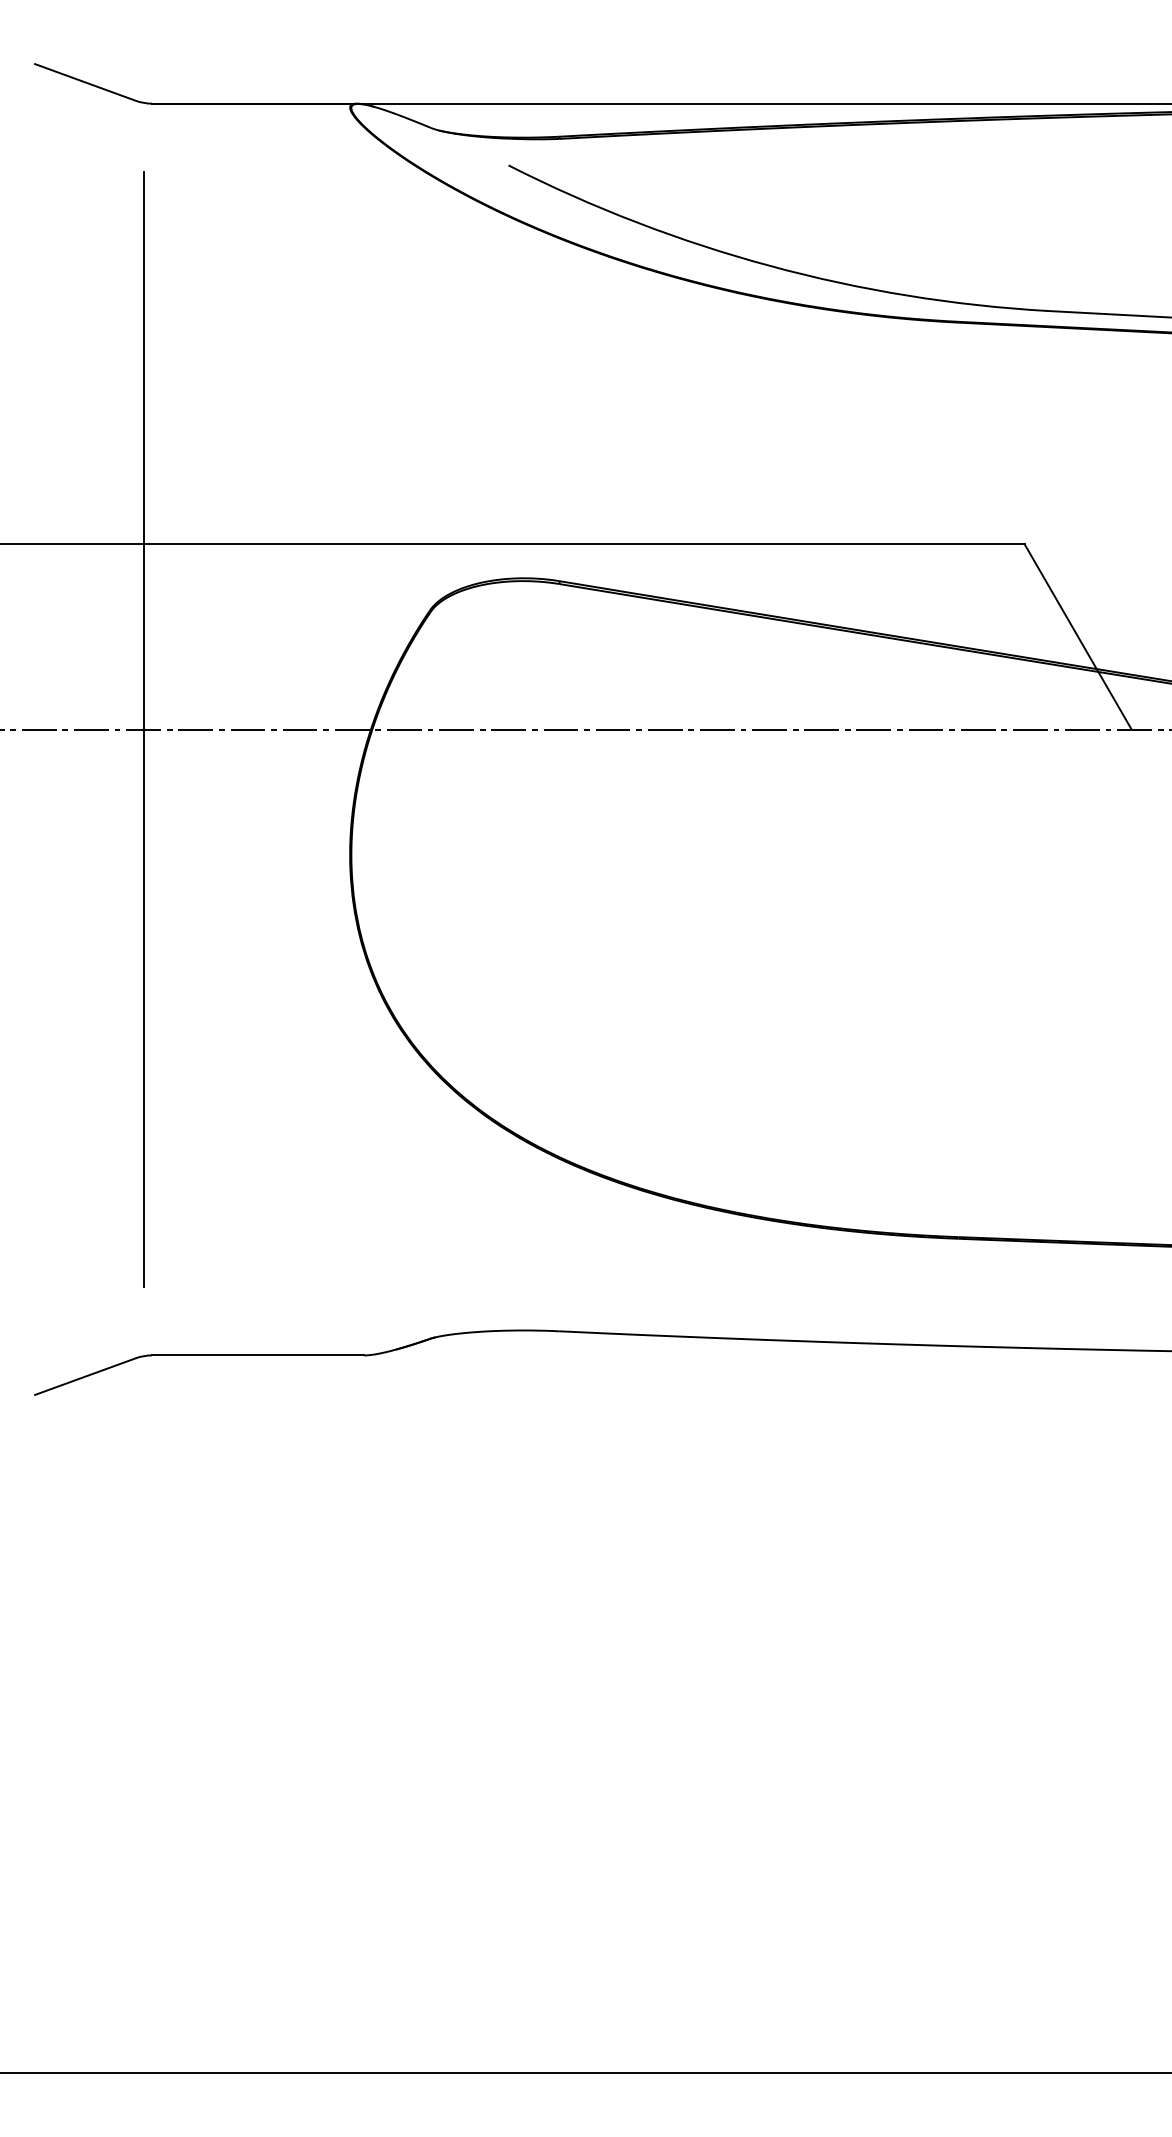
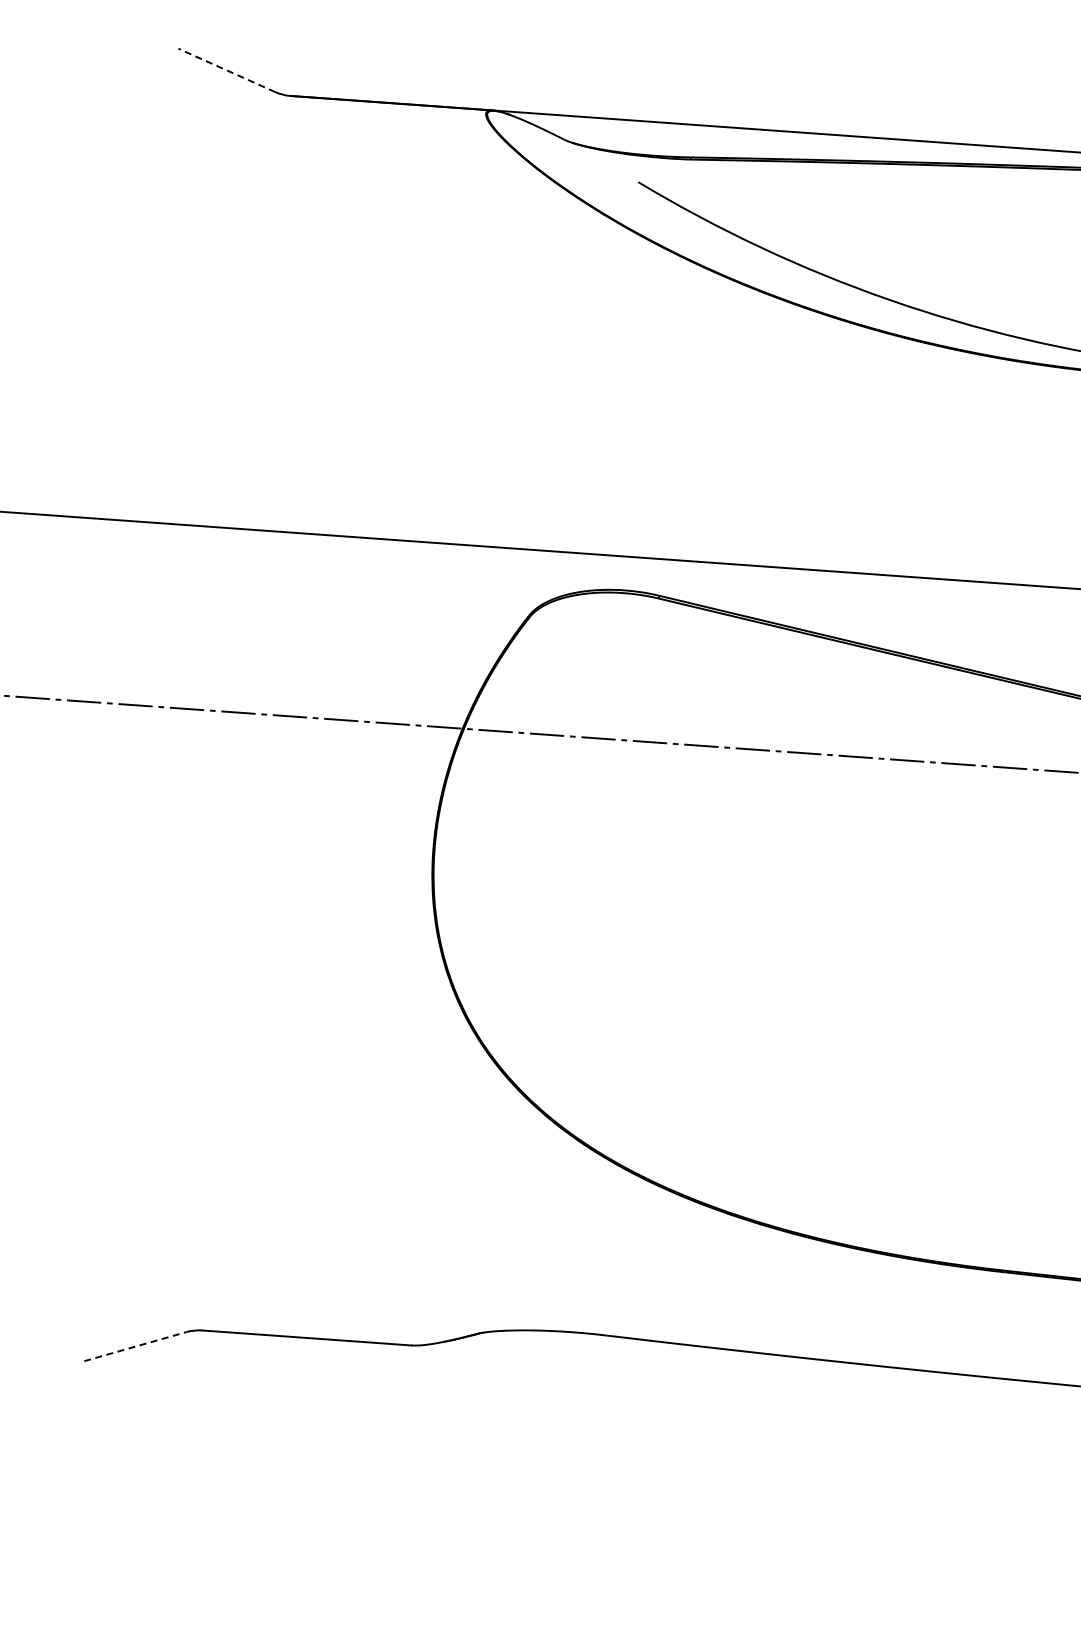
line: (85, 82) -> (226, 70), solid -> dashed
line: (143, 729) -> (238, 712), removed
line: (85, 1376) -> (135, 1346), solid -> dashed

